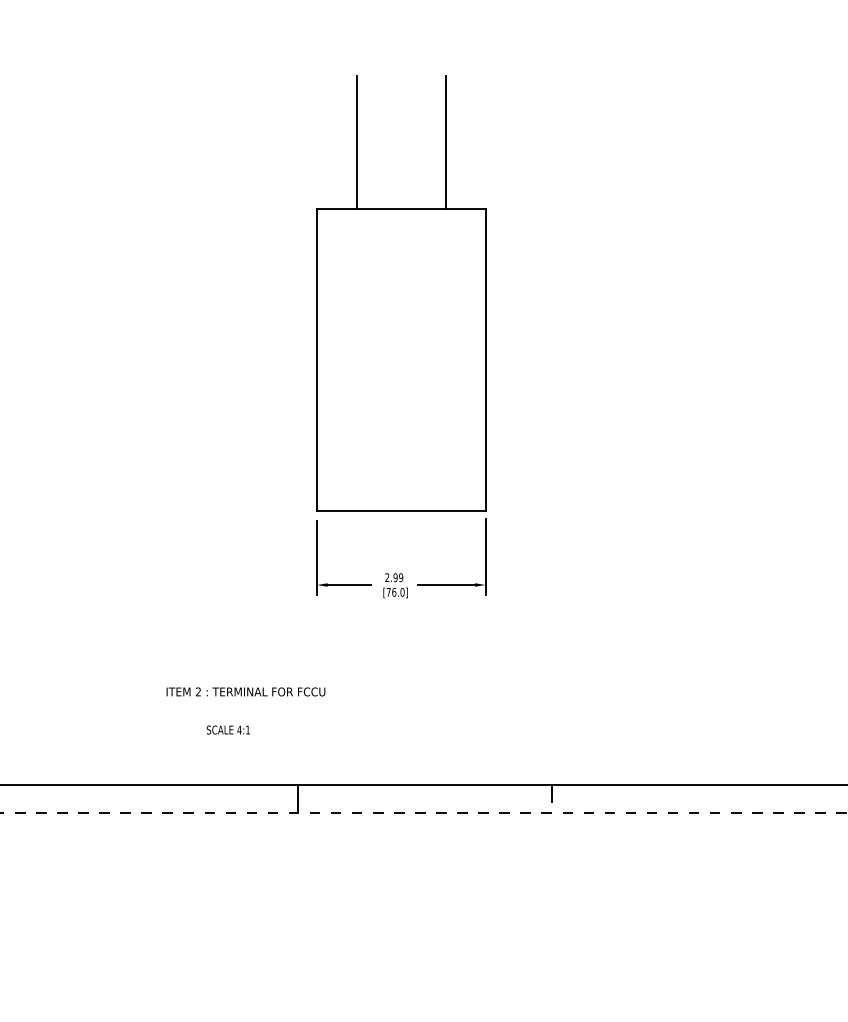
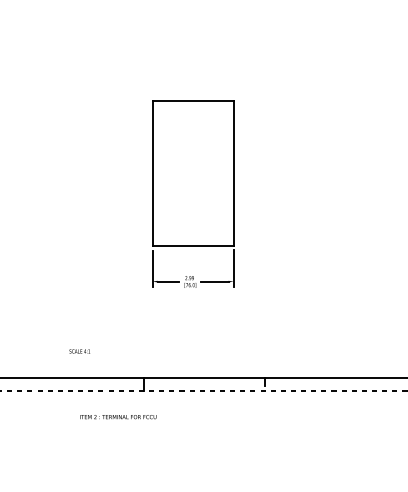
line: (356, 142) -> (171, 68), removed
line: (445, 142) -> (214, 68), removed
text: (246, 692) -> (118, 417), moved
text: (227, 730) -> (79, 351), moved

